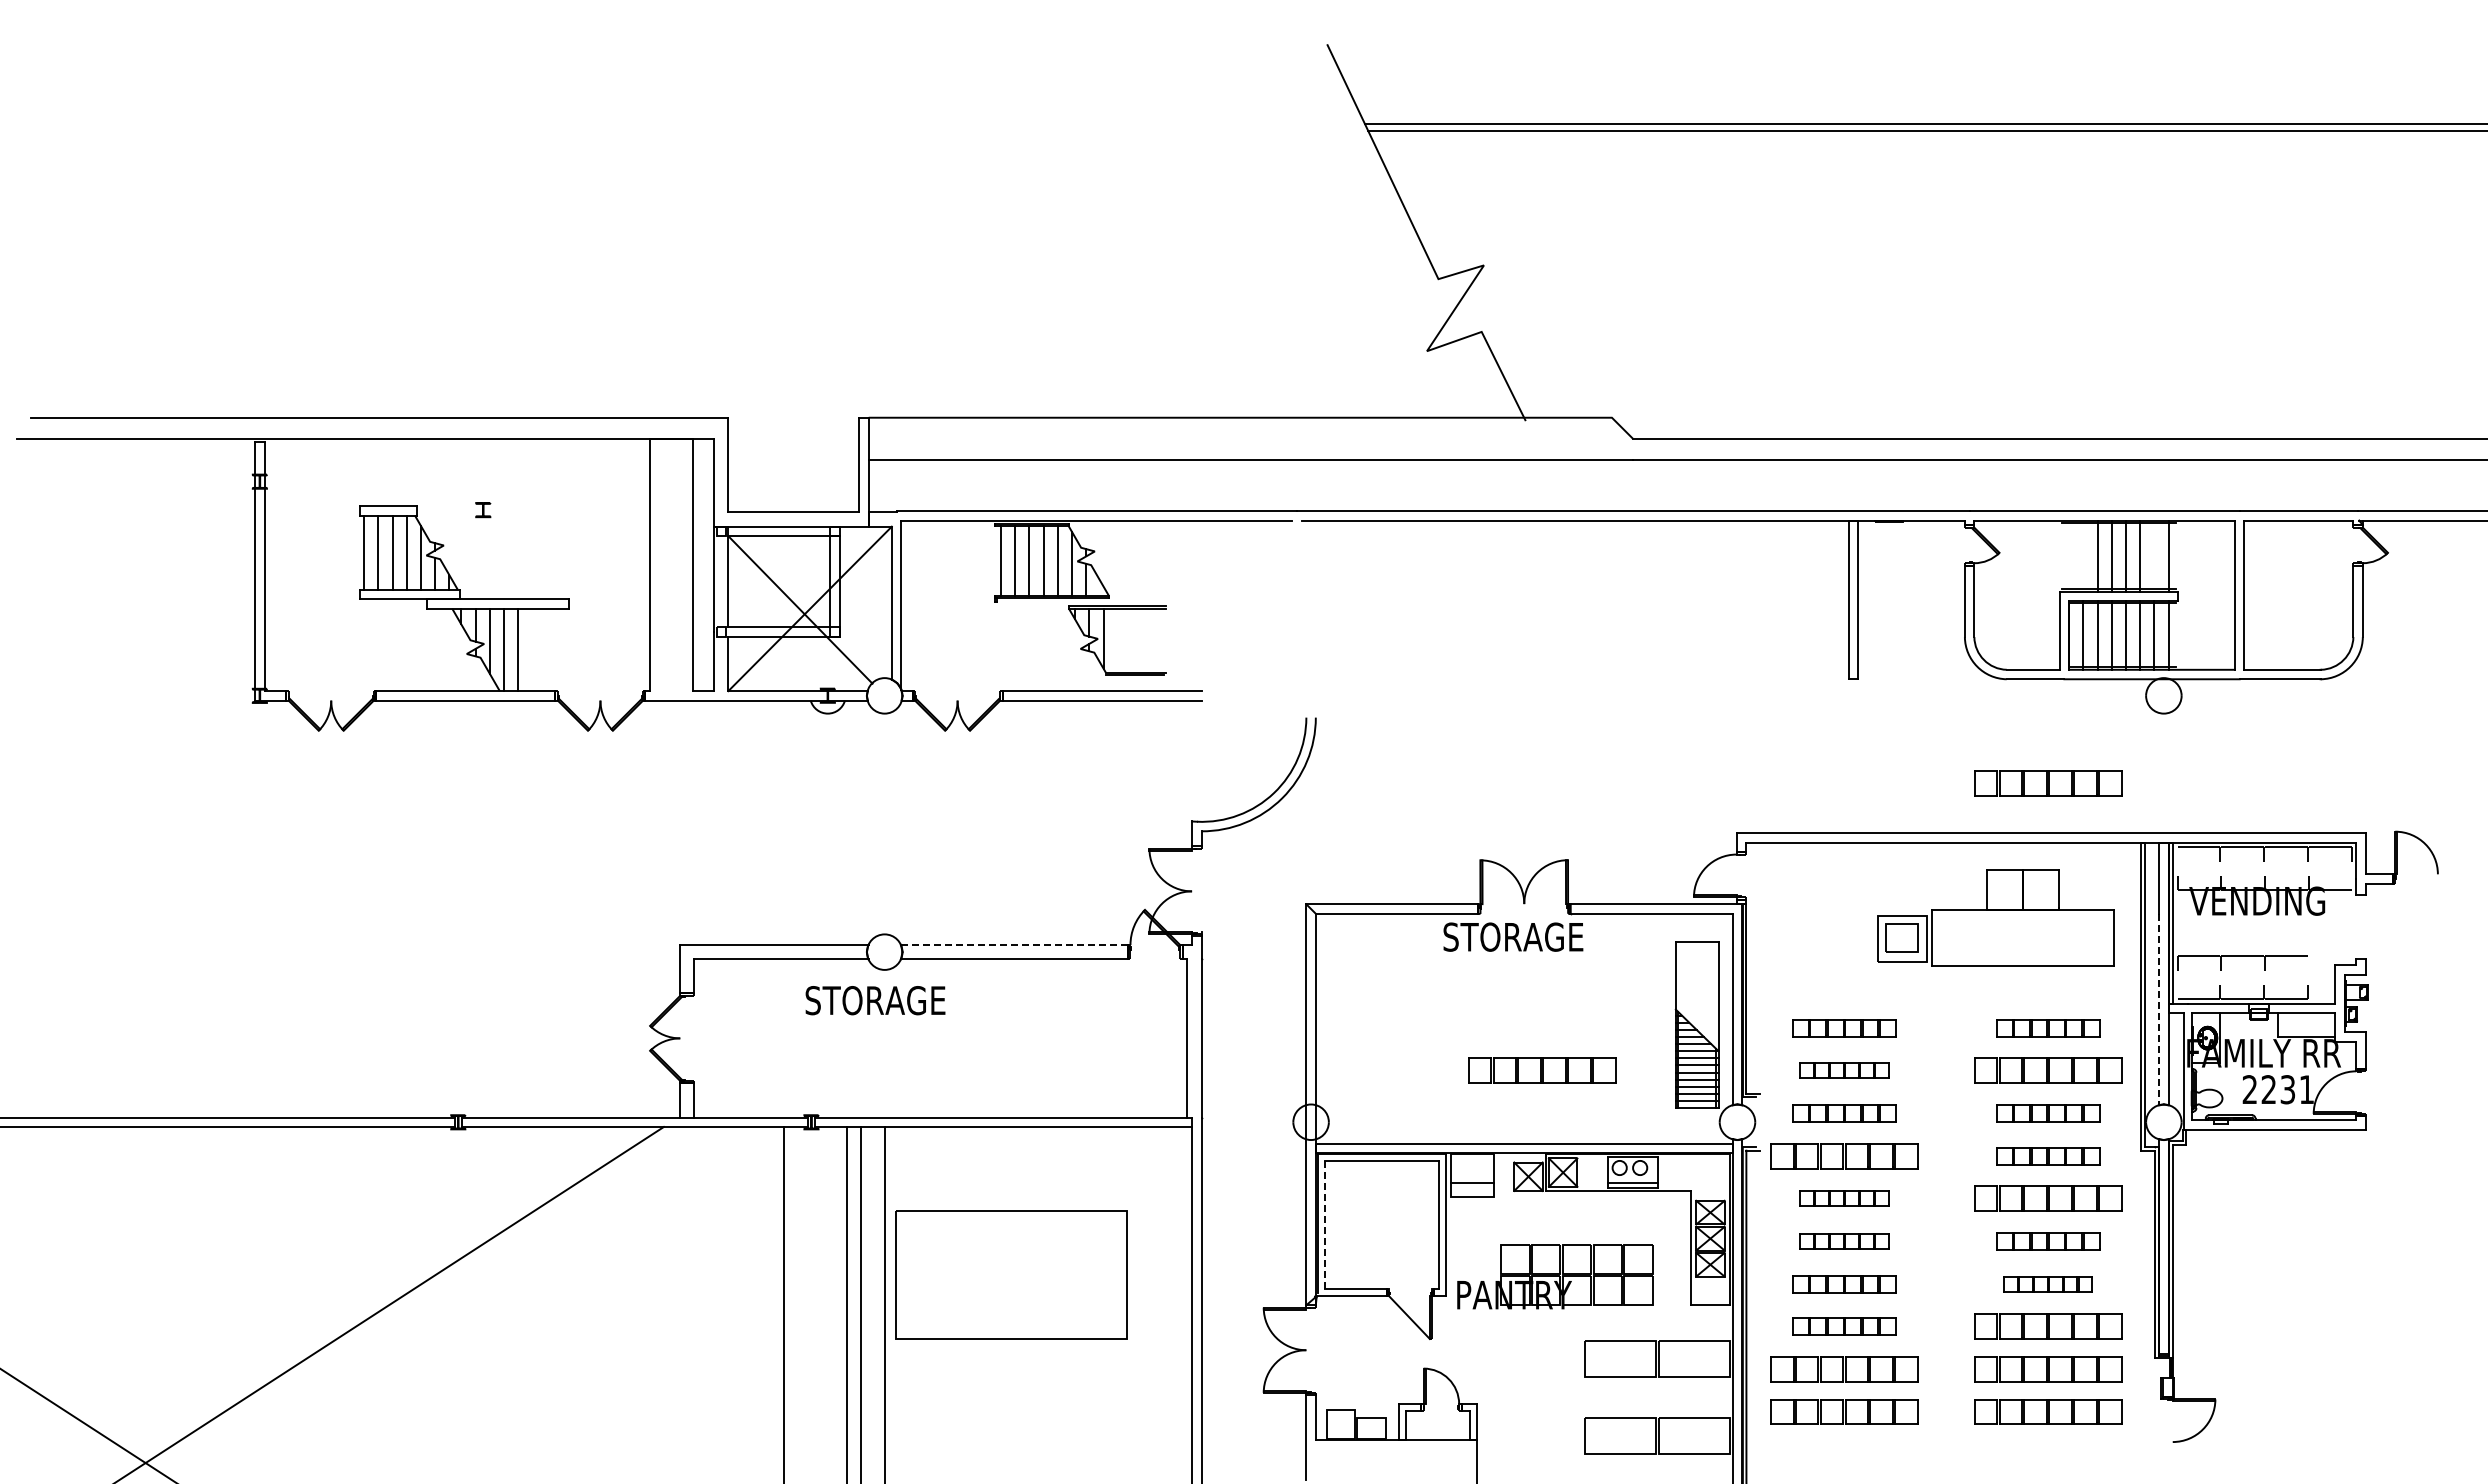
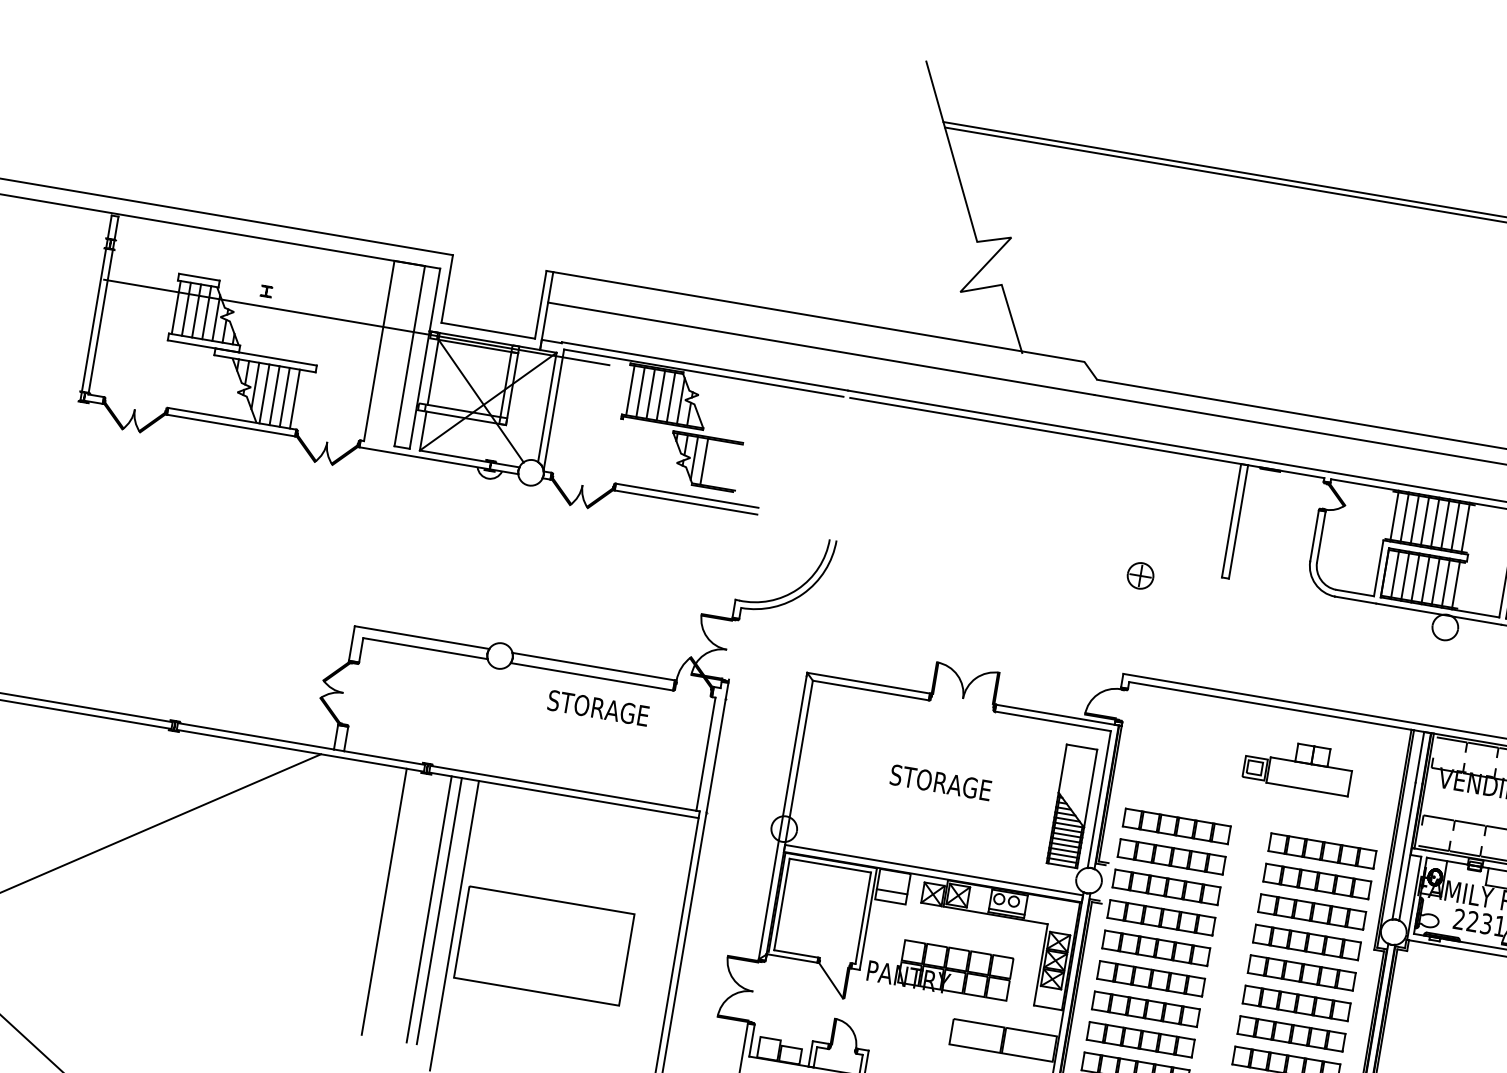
line: (612, 531) -> (356, 322), added
line: (2069, 555) -> (1394, 515), added
line: (2083, 555) -> (1404, 517), added
line: (2154, 555) -> (1455, 526), added
line: (1117, 640) -> (704, 461), added
line: (532, 649) -> (284, 397), added
line: (546, 649) -> (294, 398), added
part: (1737, 695) -> (1140, 575), added
part: (2048, 783) -> (1352, 676), removed
part: (1995, 917) -> (1298, 765), size x0.62
text: (1513, 936) -> (941, 782), moved
line: (1014, 945) -> (593, 666), dashed -> solid
text: (875, 1000) -> (598, 708), moved
line: (2159, 1009) -> (1404, 851), dashed -> solid
part: (1844, 1028) -> (1176, 826), size x1.43
part: (2048, 1028) -> (1322, 851), size x1.43
part: (1542, 1070) -> (955, 820), removed
part: (1844, 1070) -> (1171, 856), size x1.67
part: (1844, 1113) -> (1166, 887), size x1.43
part: (2048, 1113) -> (1312, 912), size x1.43
part: (2048, 1156) -> (1307, 942), size x1.43
part: (1844, 1198) -> (1156, 948), size x1.67
line: (1325, 1225) -> (782, 904), dashed -> solid
part: (1844, 1241) -> (1151, 978), size x1.67
part: (2048, 1241) -> (1296, 1003), size x1.43
part: (1011, 1274) -> (544, 945), moved
part: (1844, 1284) -> (1145, 1009), size x1.43
part: (2048, 1284) -> (1291, 1034), size x1.67
part: (1844, 1326) -> (1140, 1039), size x1.43

